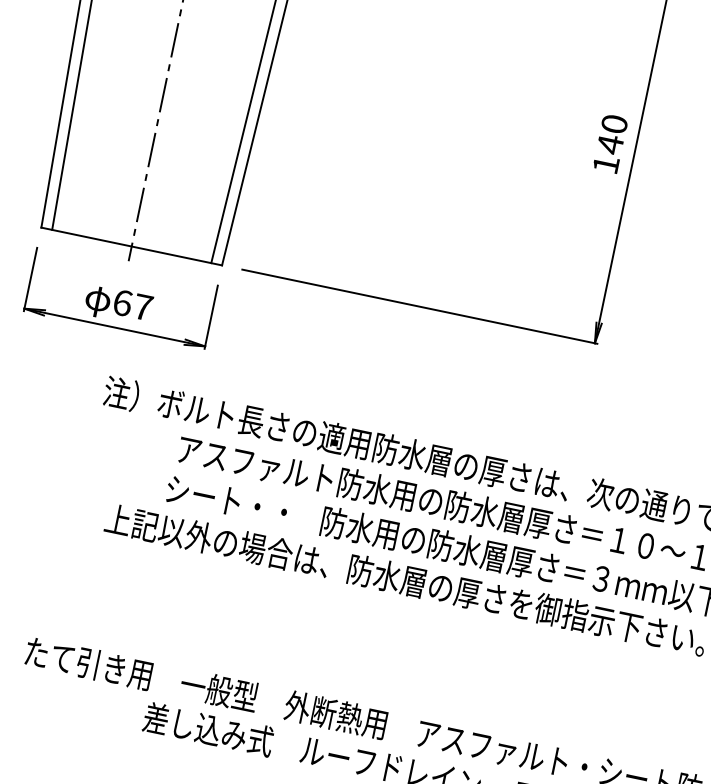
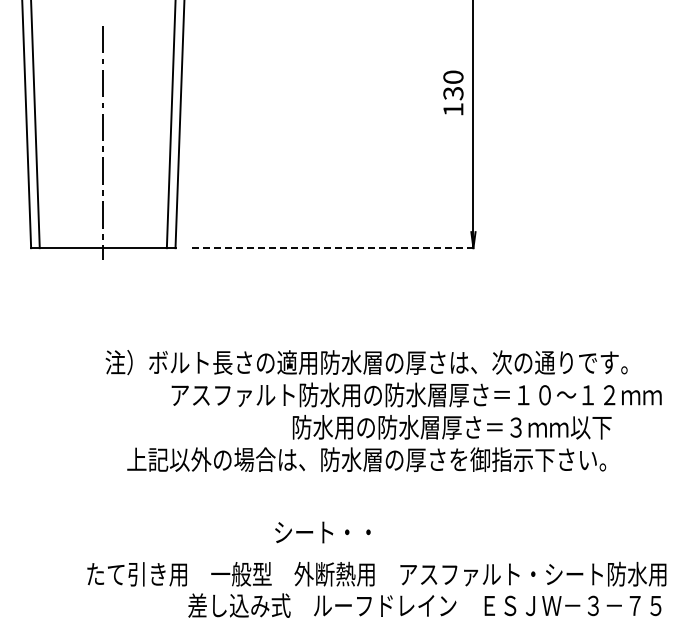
text: (610, 144) -> (453, 93), 140 -> 130
part: (121, 298) -> (103, 289), removed
line: (419, 307) -> (333, 248), solid -> dashed
text: (226, 500) -> (322, 532), moved

